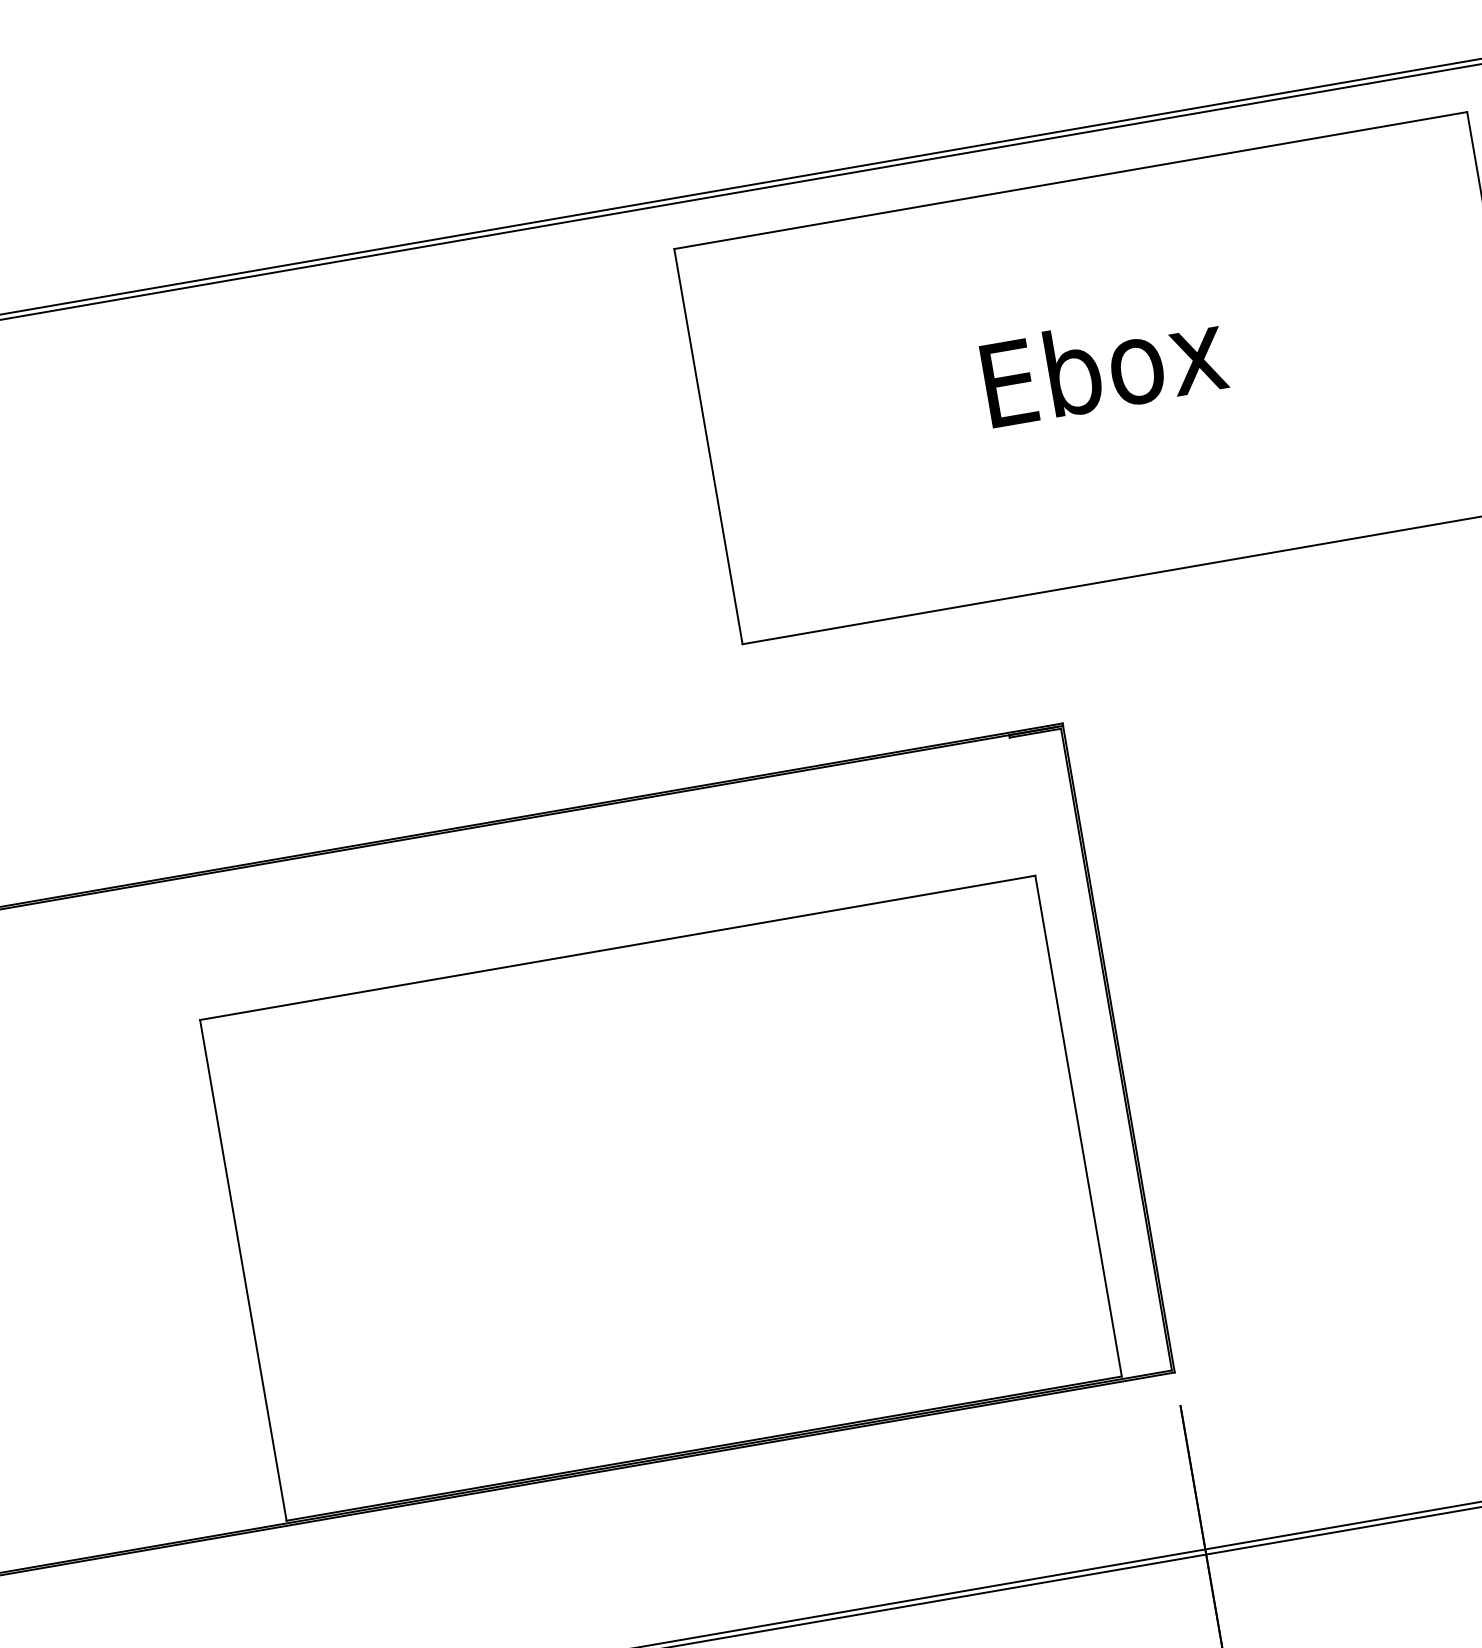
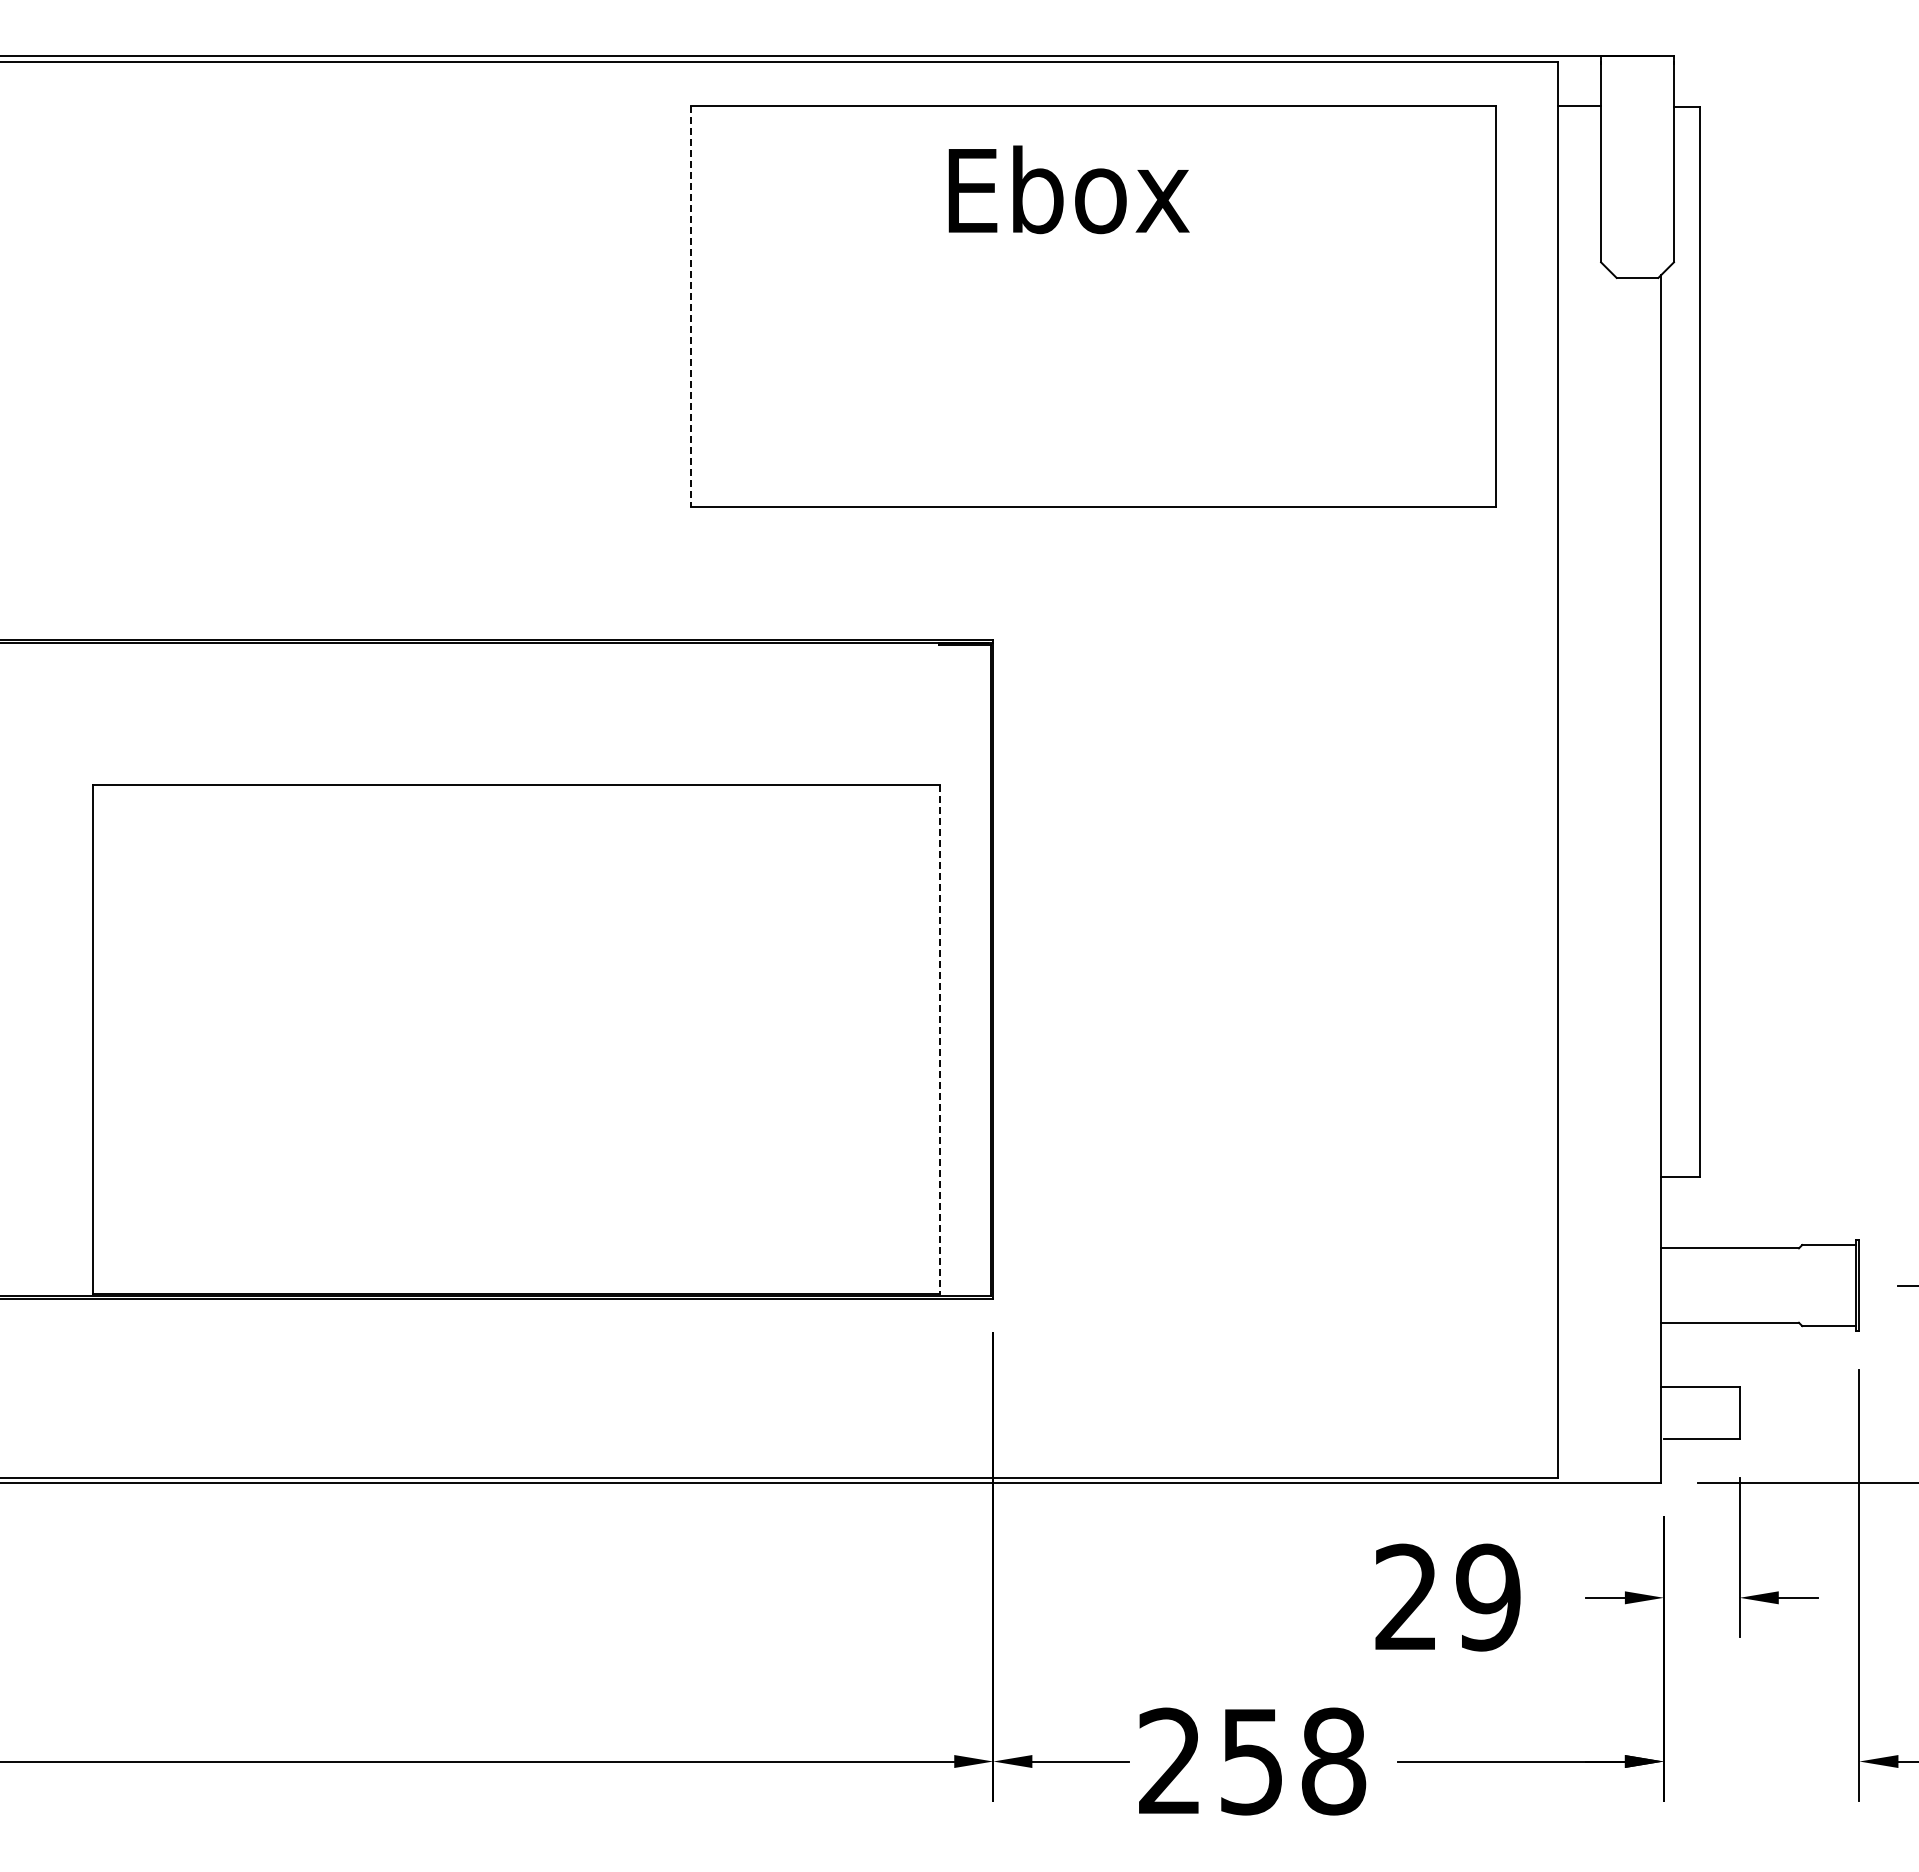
text: (1103, 365) -> (1068, 189), moved
line: (708, 446) -> (691, 306), solid -> dashed
line: (1078, 1127) -> (940, 1040), solid -> dashed

